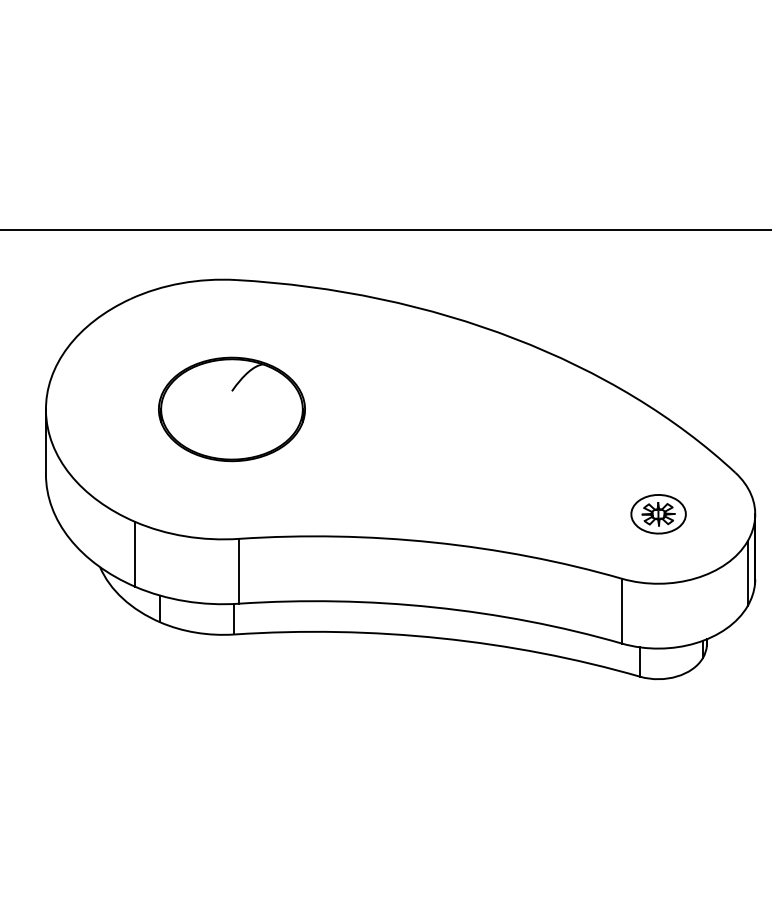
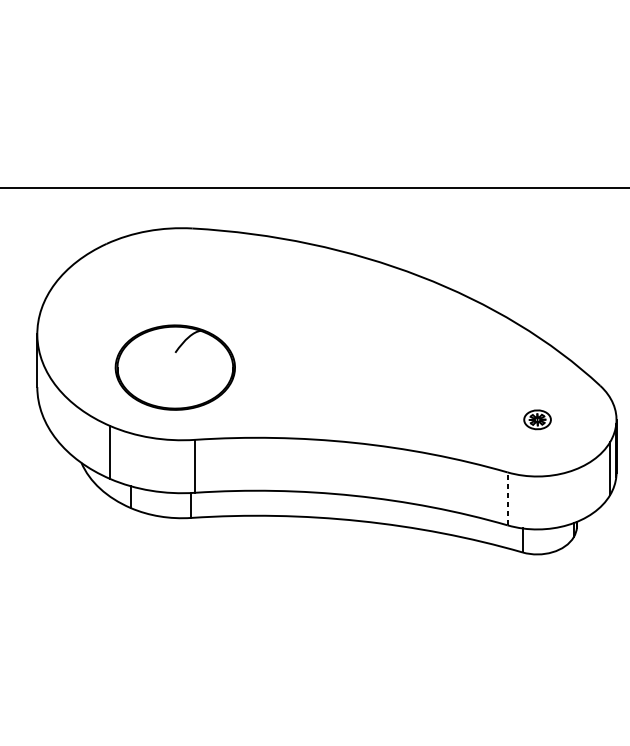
part: (231, 409) -> (174, 367), moved
part: (658, 514) -> (537, 419), size x0.6
line: (621, 610) -> (507, 498), solid -> dashed

